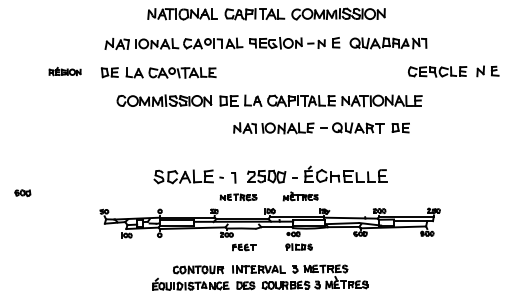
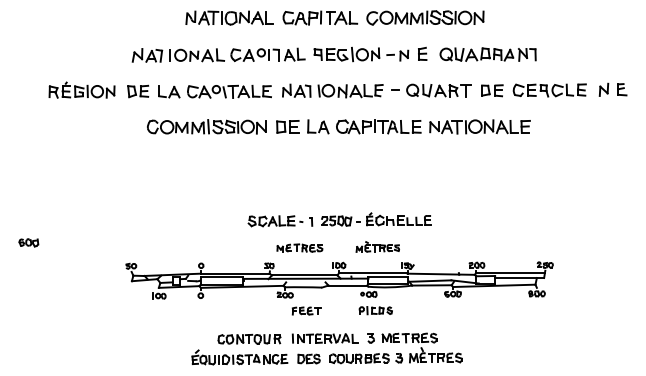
part: (64, 71) -> (81, 90), size x1.67
part: (321, 128) -> (392, 91), moved
part: (269, 174) -> (338, 219), size x0.62

